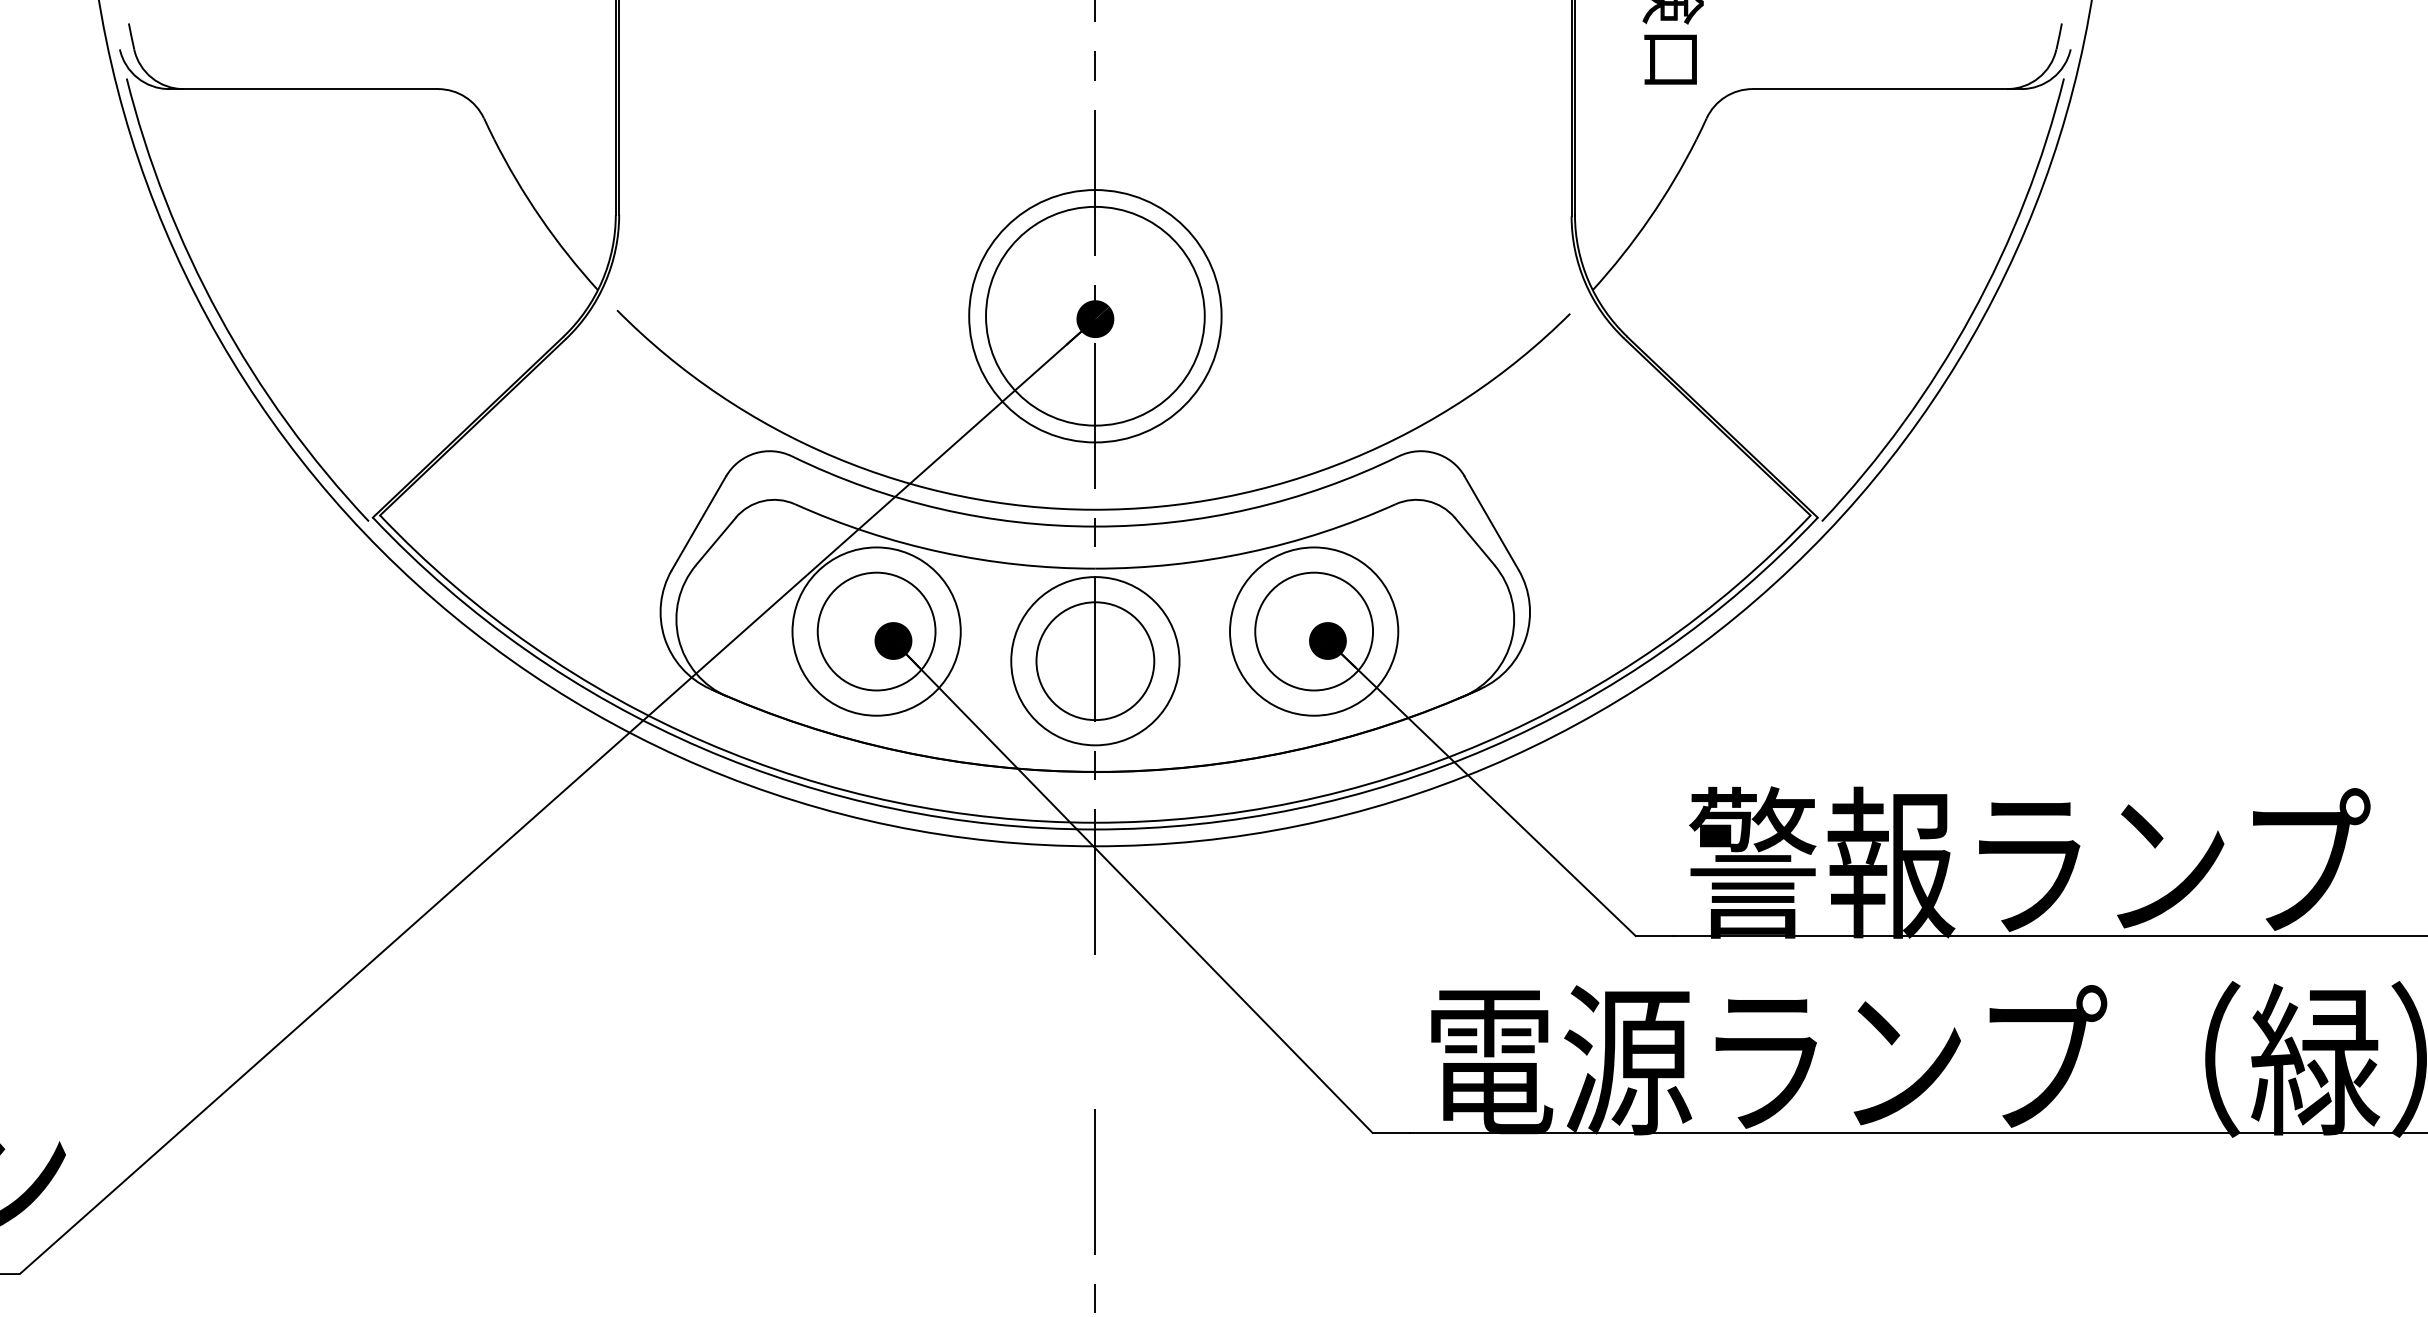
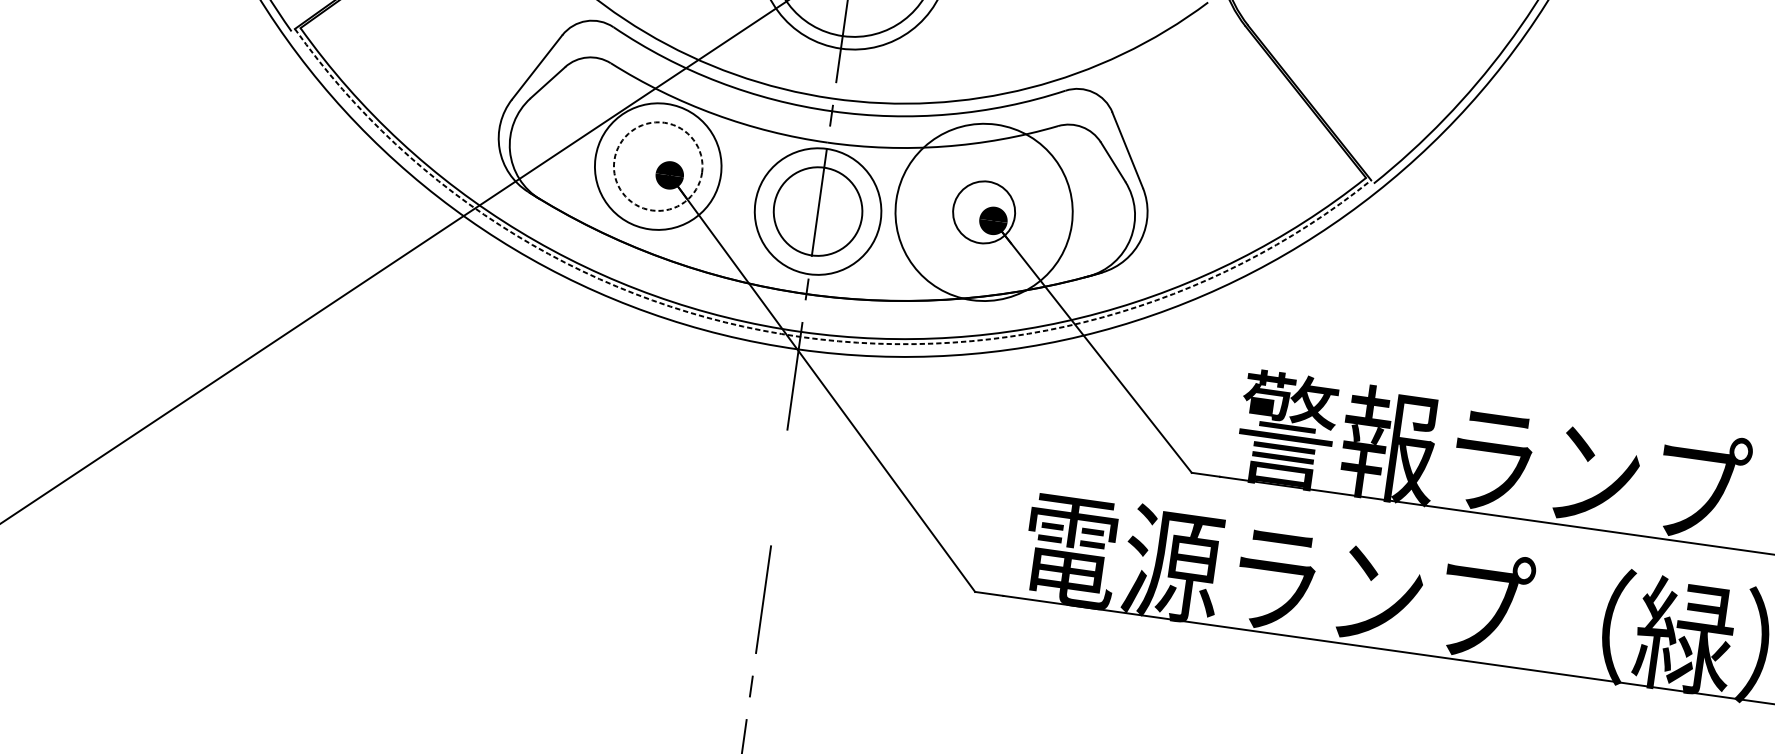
circle: (876, 631) -> (658, 166), solid -> dashed
circle: (1314, 631) -> (984, 212), size x0.7
circle: (1314, 631) -> (984, 212), size x1.4
arc: (1095, 829) -> (800, 336), solid -> dashed

